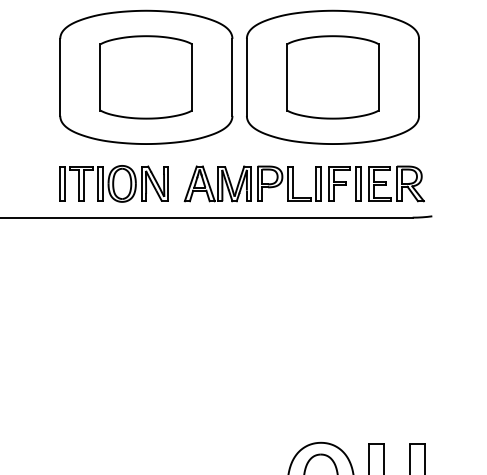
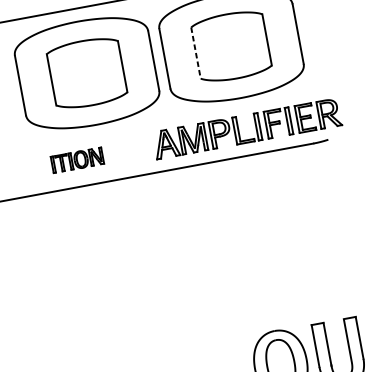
line: (287, 77) -> (196, 53), solid -> dashed
part: (113, 183) -> (76, 160), size x0.6
part: (293, 183) -> (238, 130), moved

